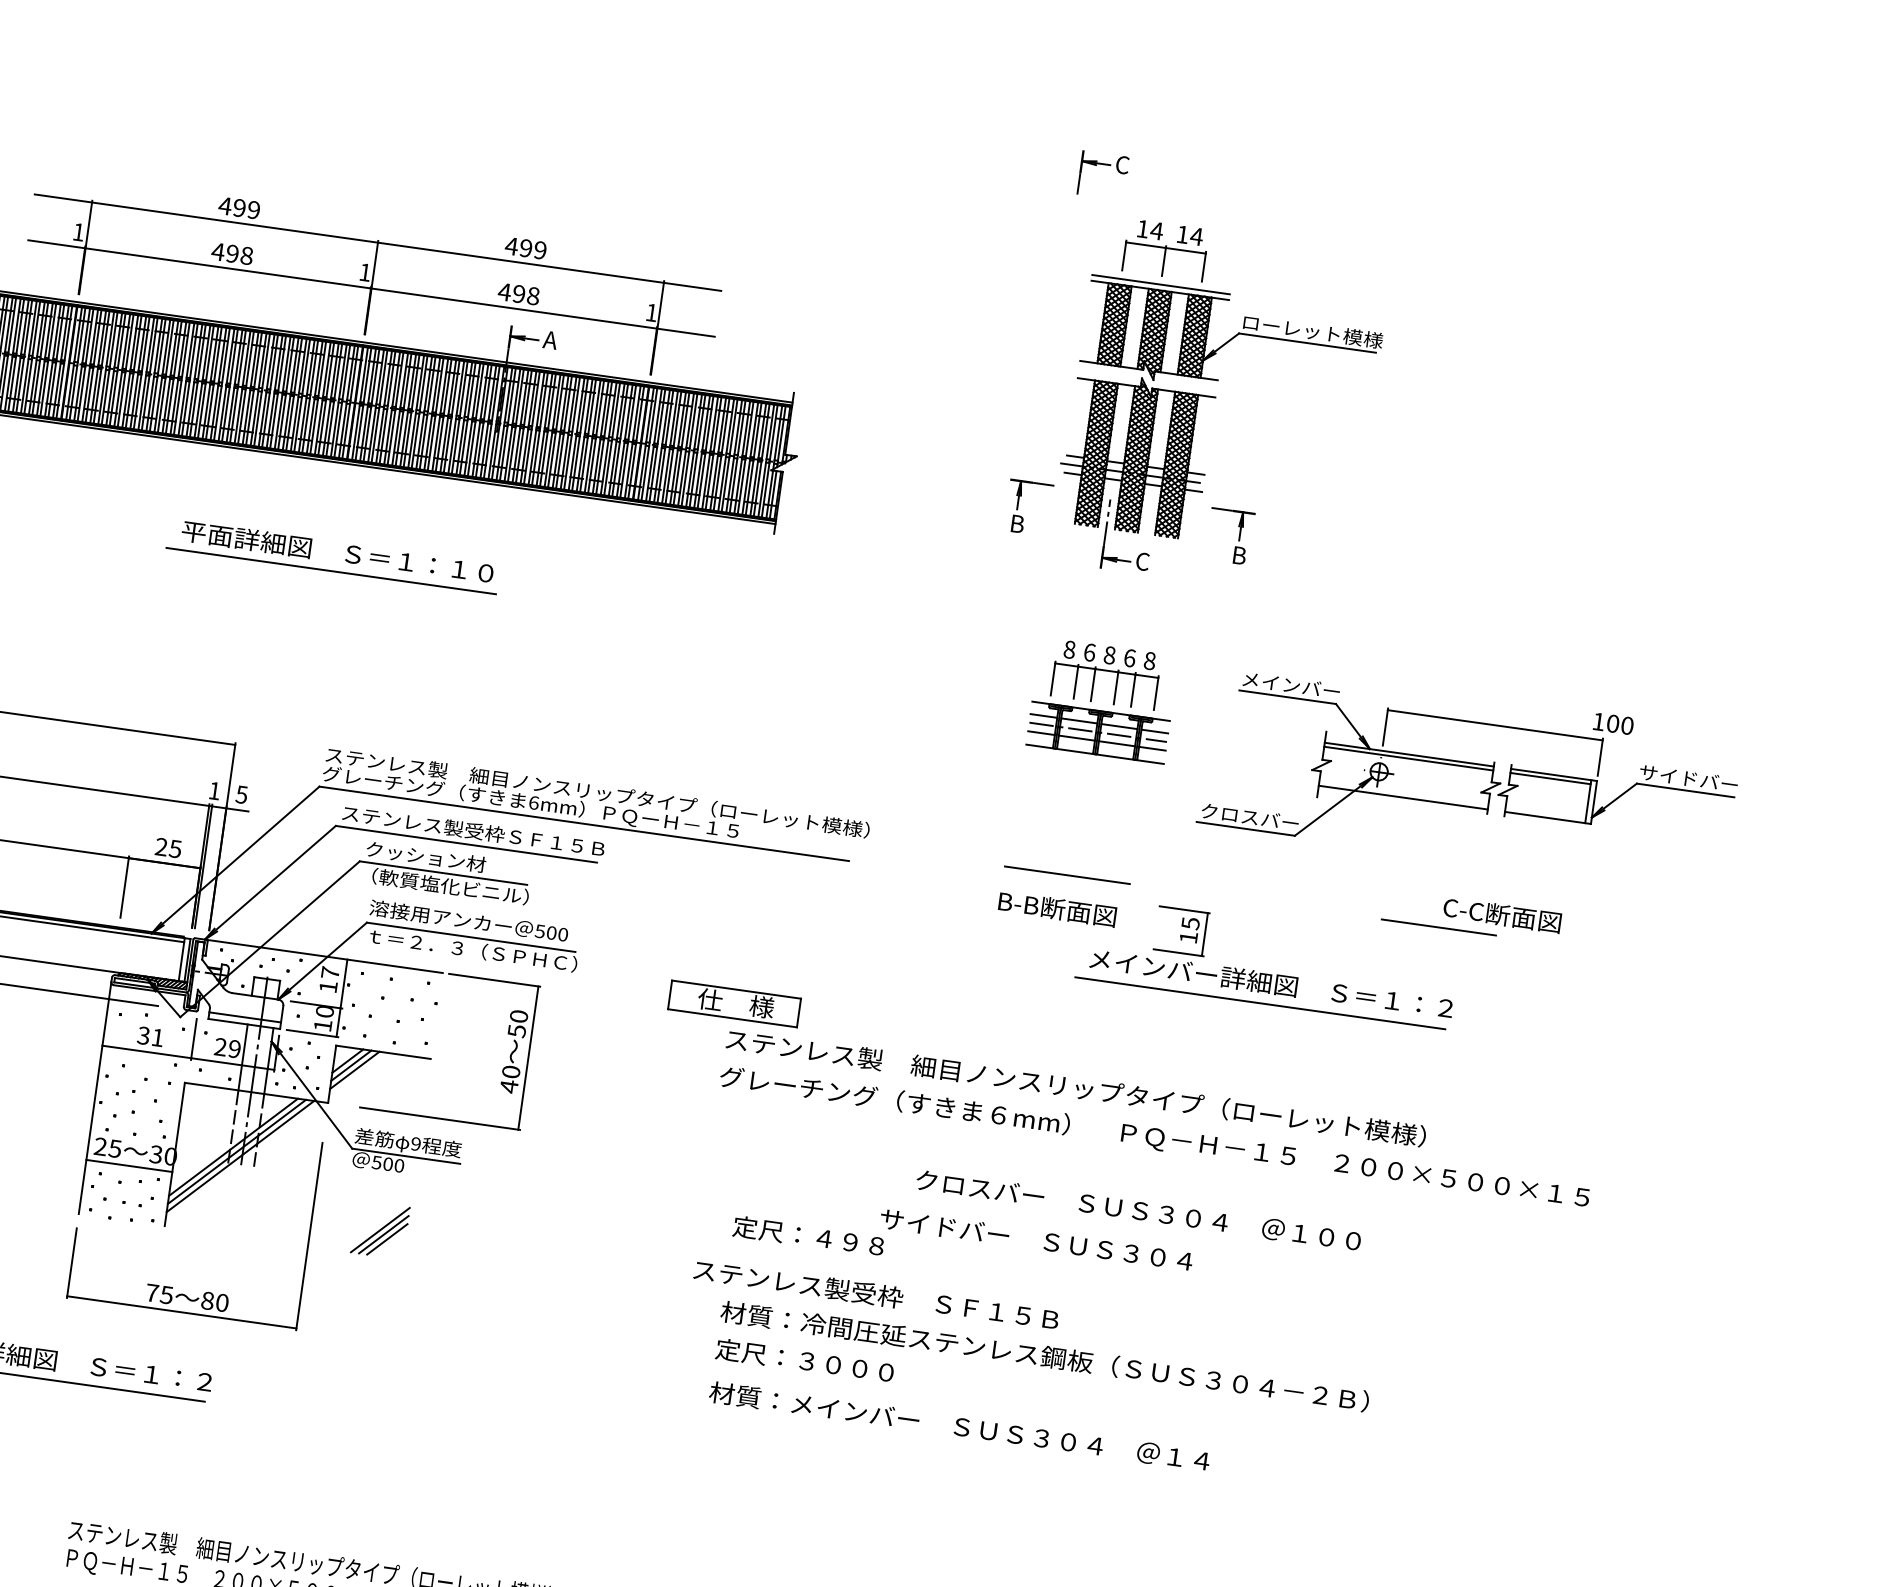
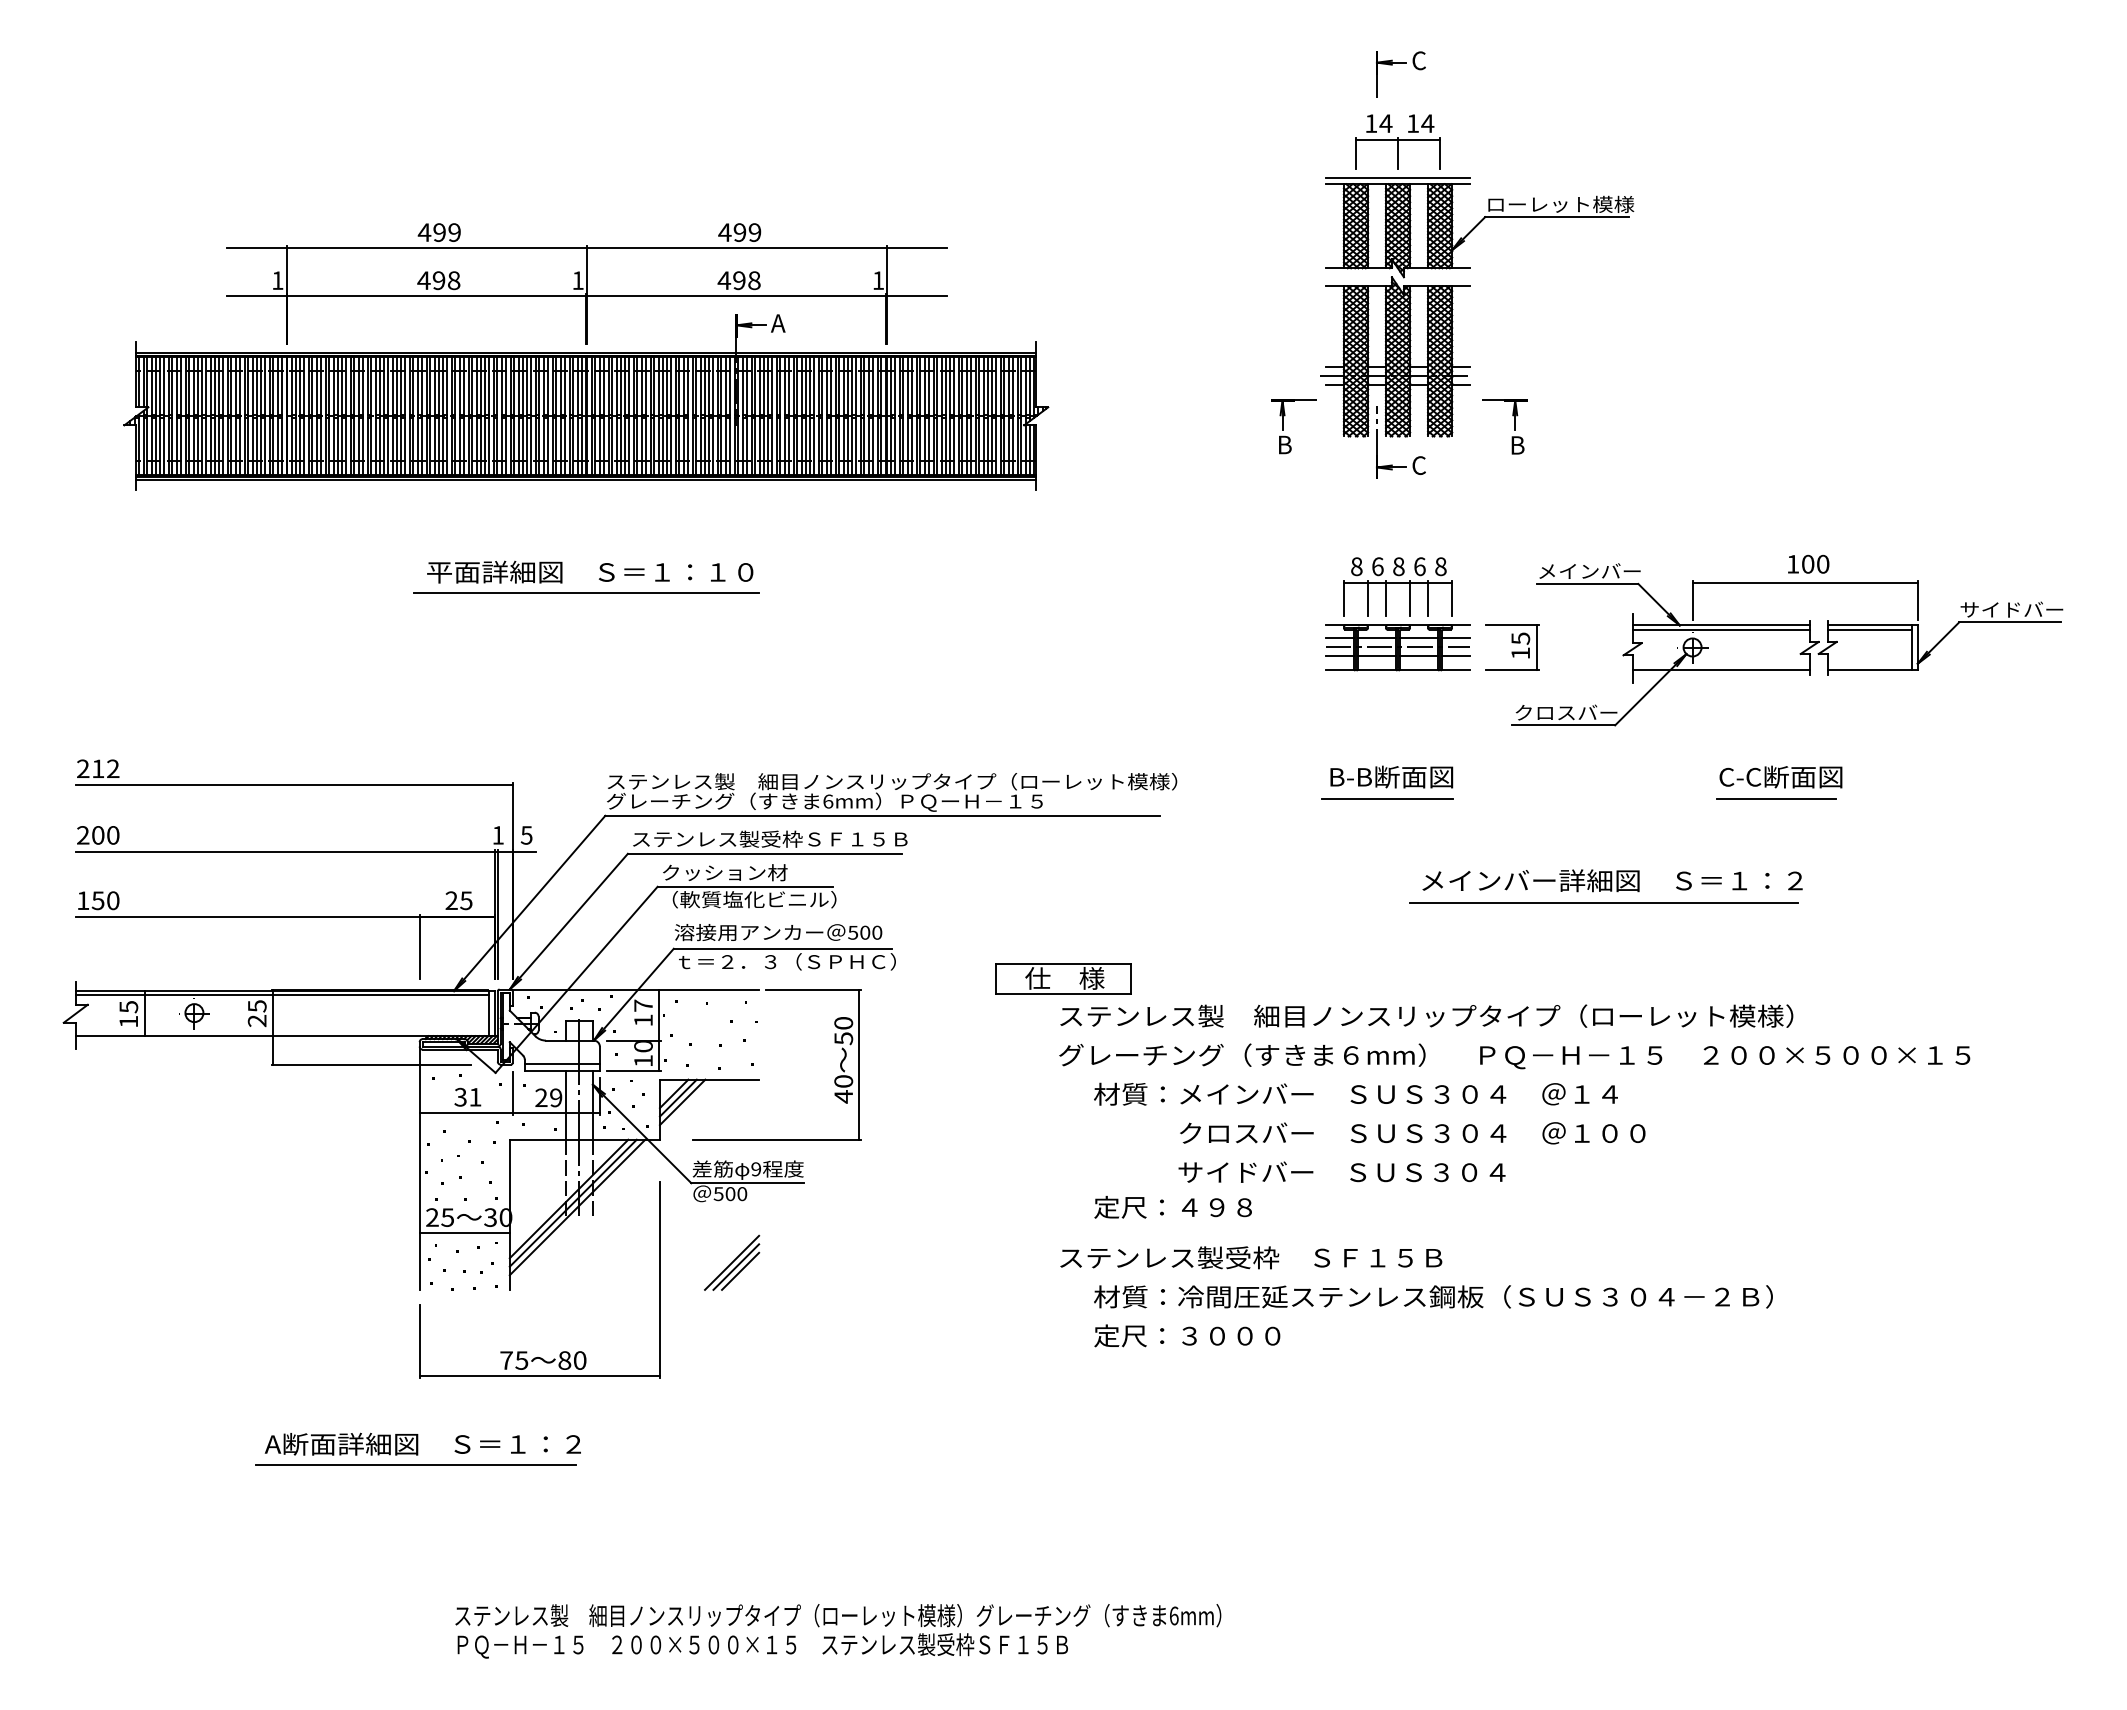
part: (1104, 165) -> (1400, 63), moved
text: (1613, 723) -> (1808, 563), moved
text: (1057, 908) -> (1391, 776), moved
text: (1502, 914) -> (1780, 776), moved
part: (1181, 930) -> (1512, 647), moved
text: (1138, 1210) -> (1412, 1133), moved
text: (1036, 1239) -> (1341, 1171), moved
text: (959, 1425) -> (1355, 1093), moved

